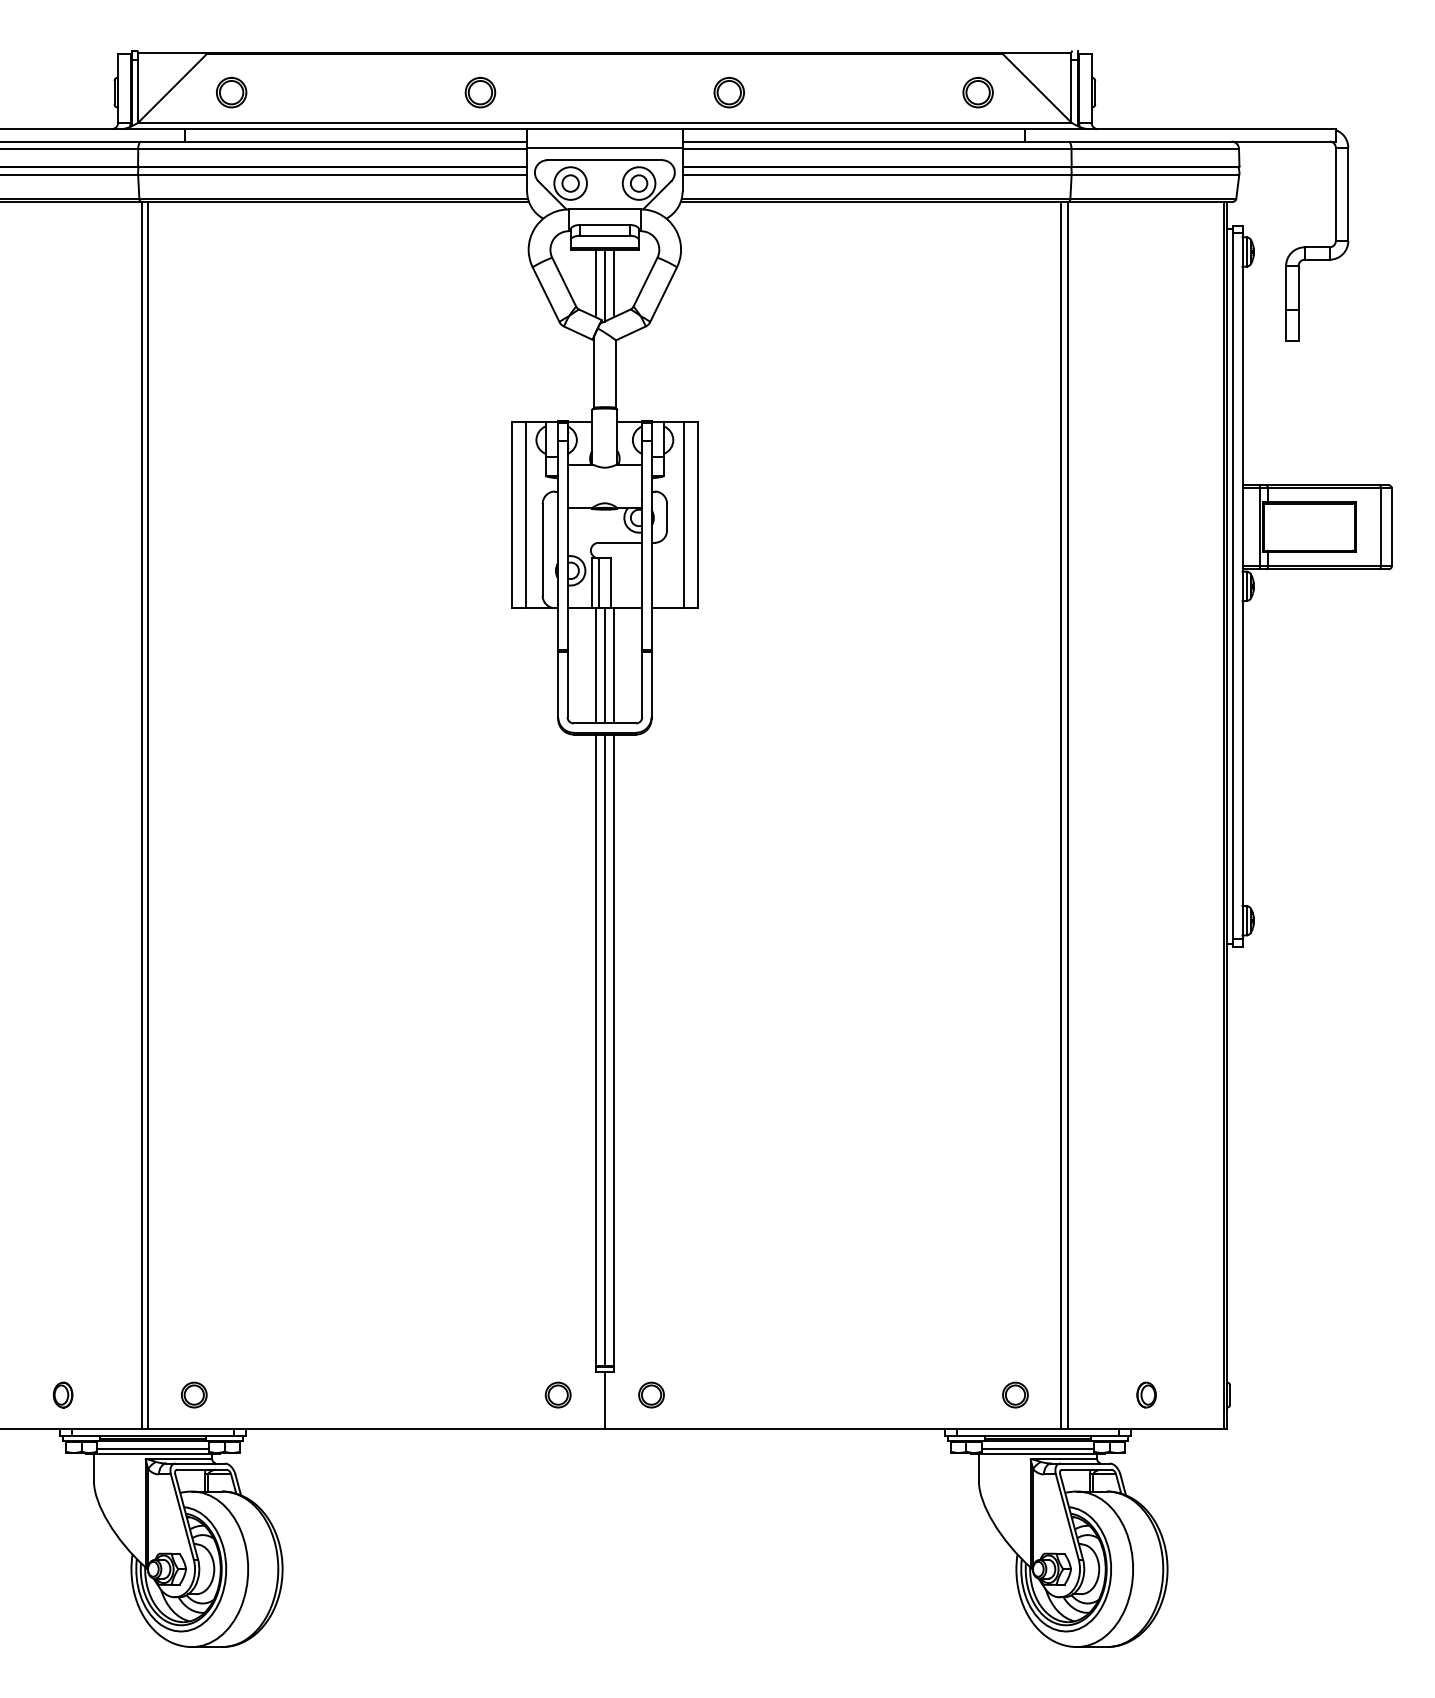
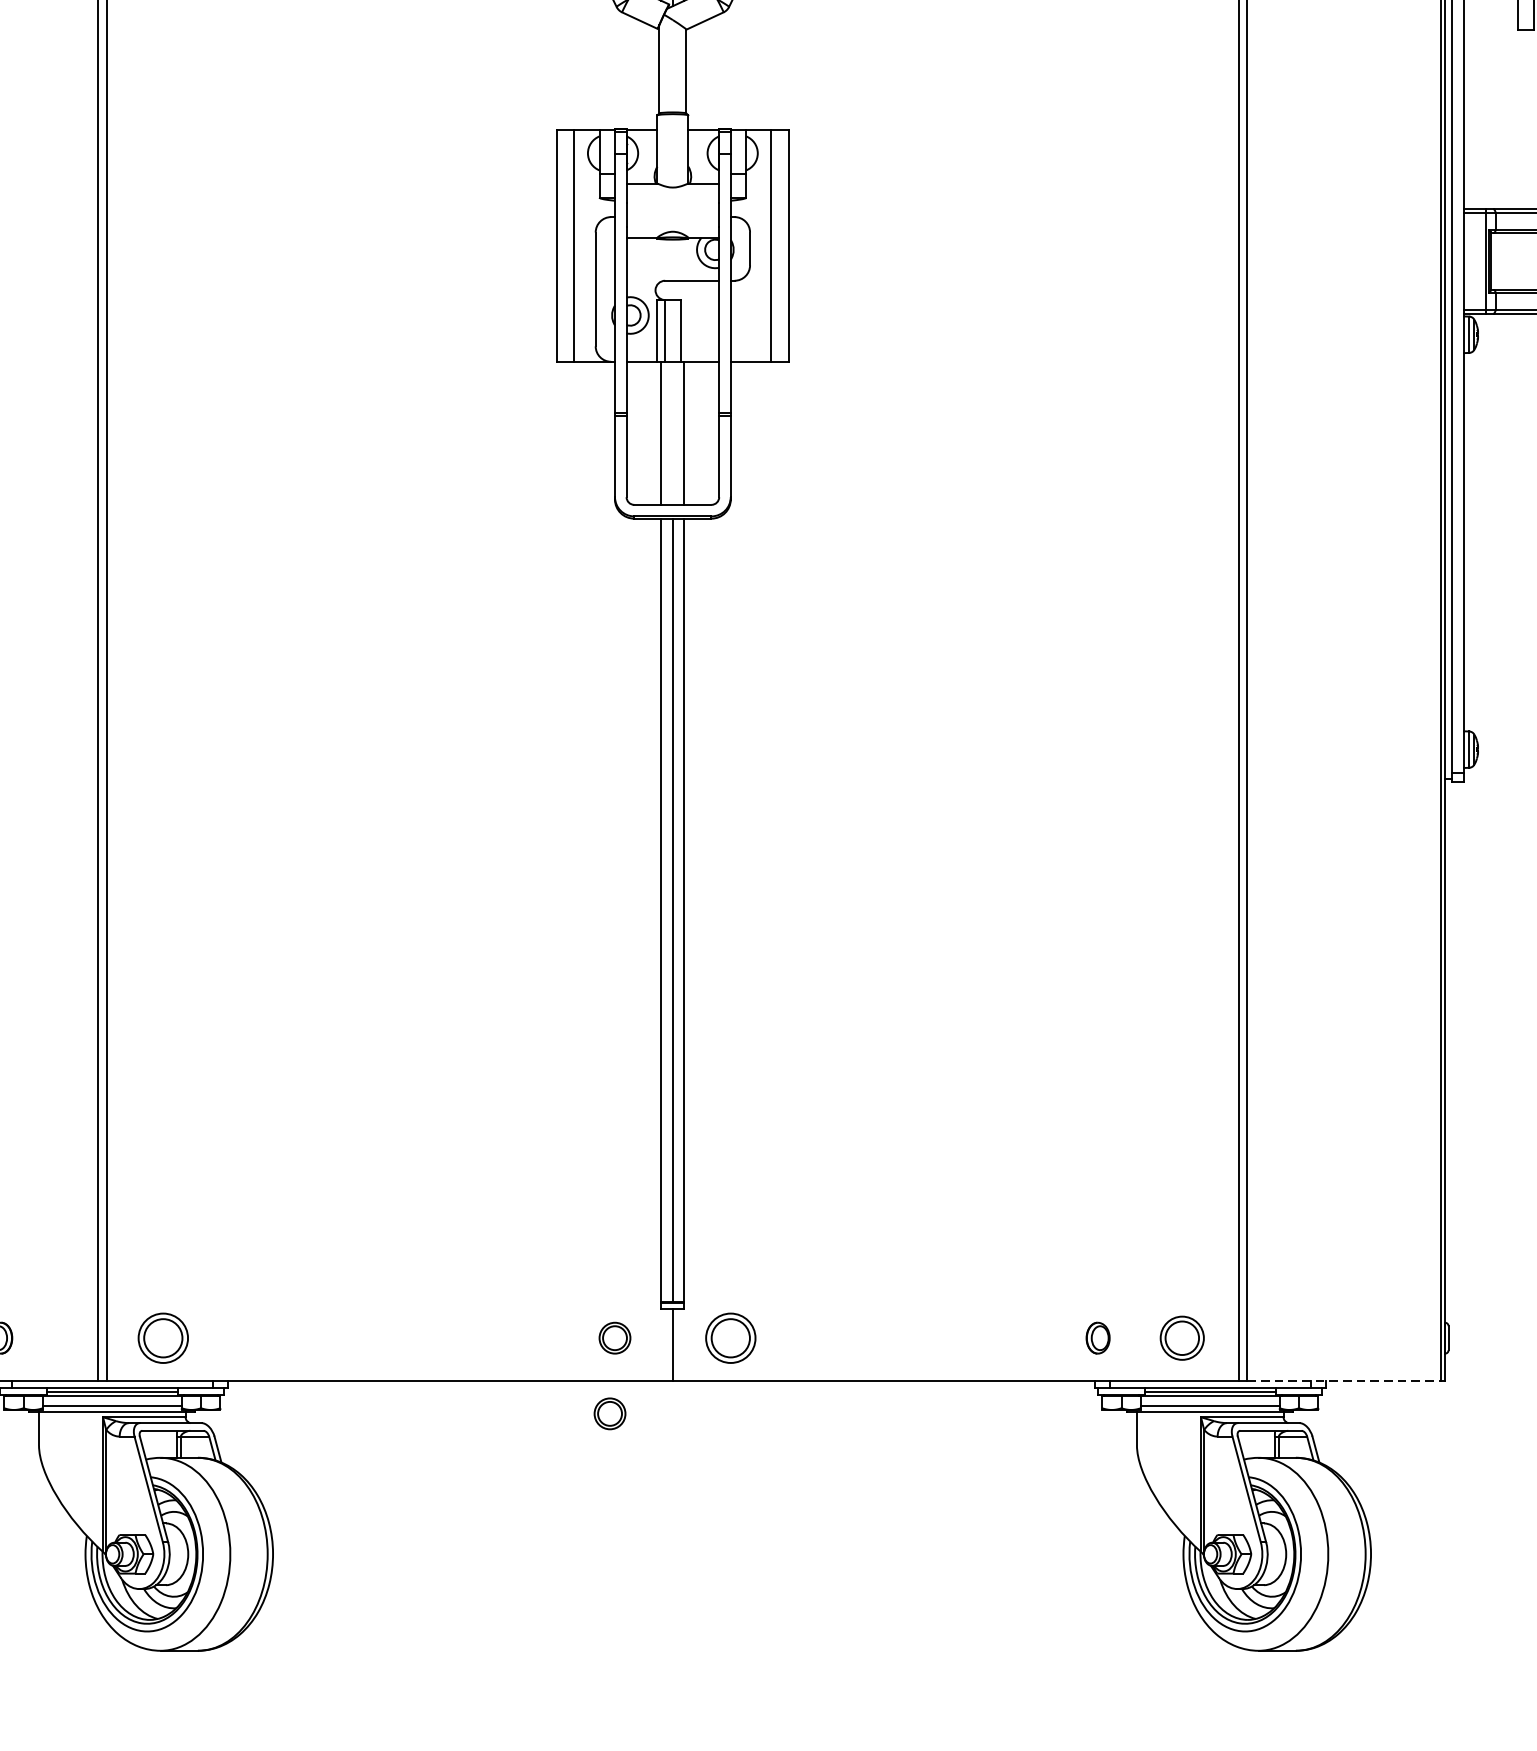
line: (604, 665) -> (672, 432), removed
part: (194, 1394) -> (163, 1337), size x1.6
part: (651, 1394) -> (730, 1337), size x1.6
part: (1015, 1394) -> (1182, 1337), size x1.4
part: (1146, 1394) -> (1097, 1337), moved
line: (1146, 1429) -> (1344, 1380), solid -> dashed
part: (553, 1455) -> (609, 1413), added

